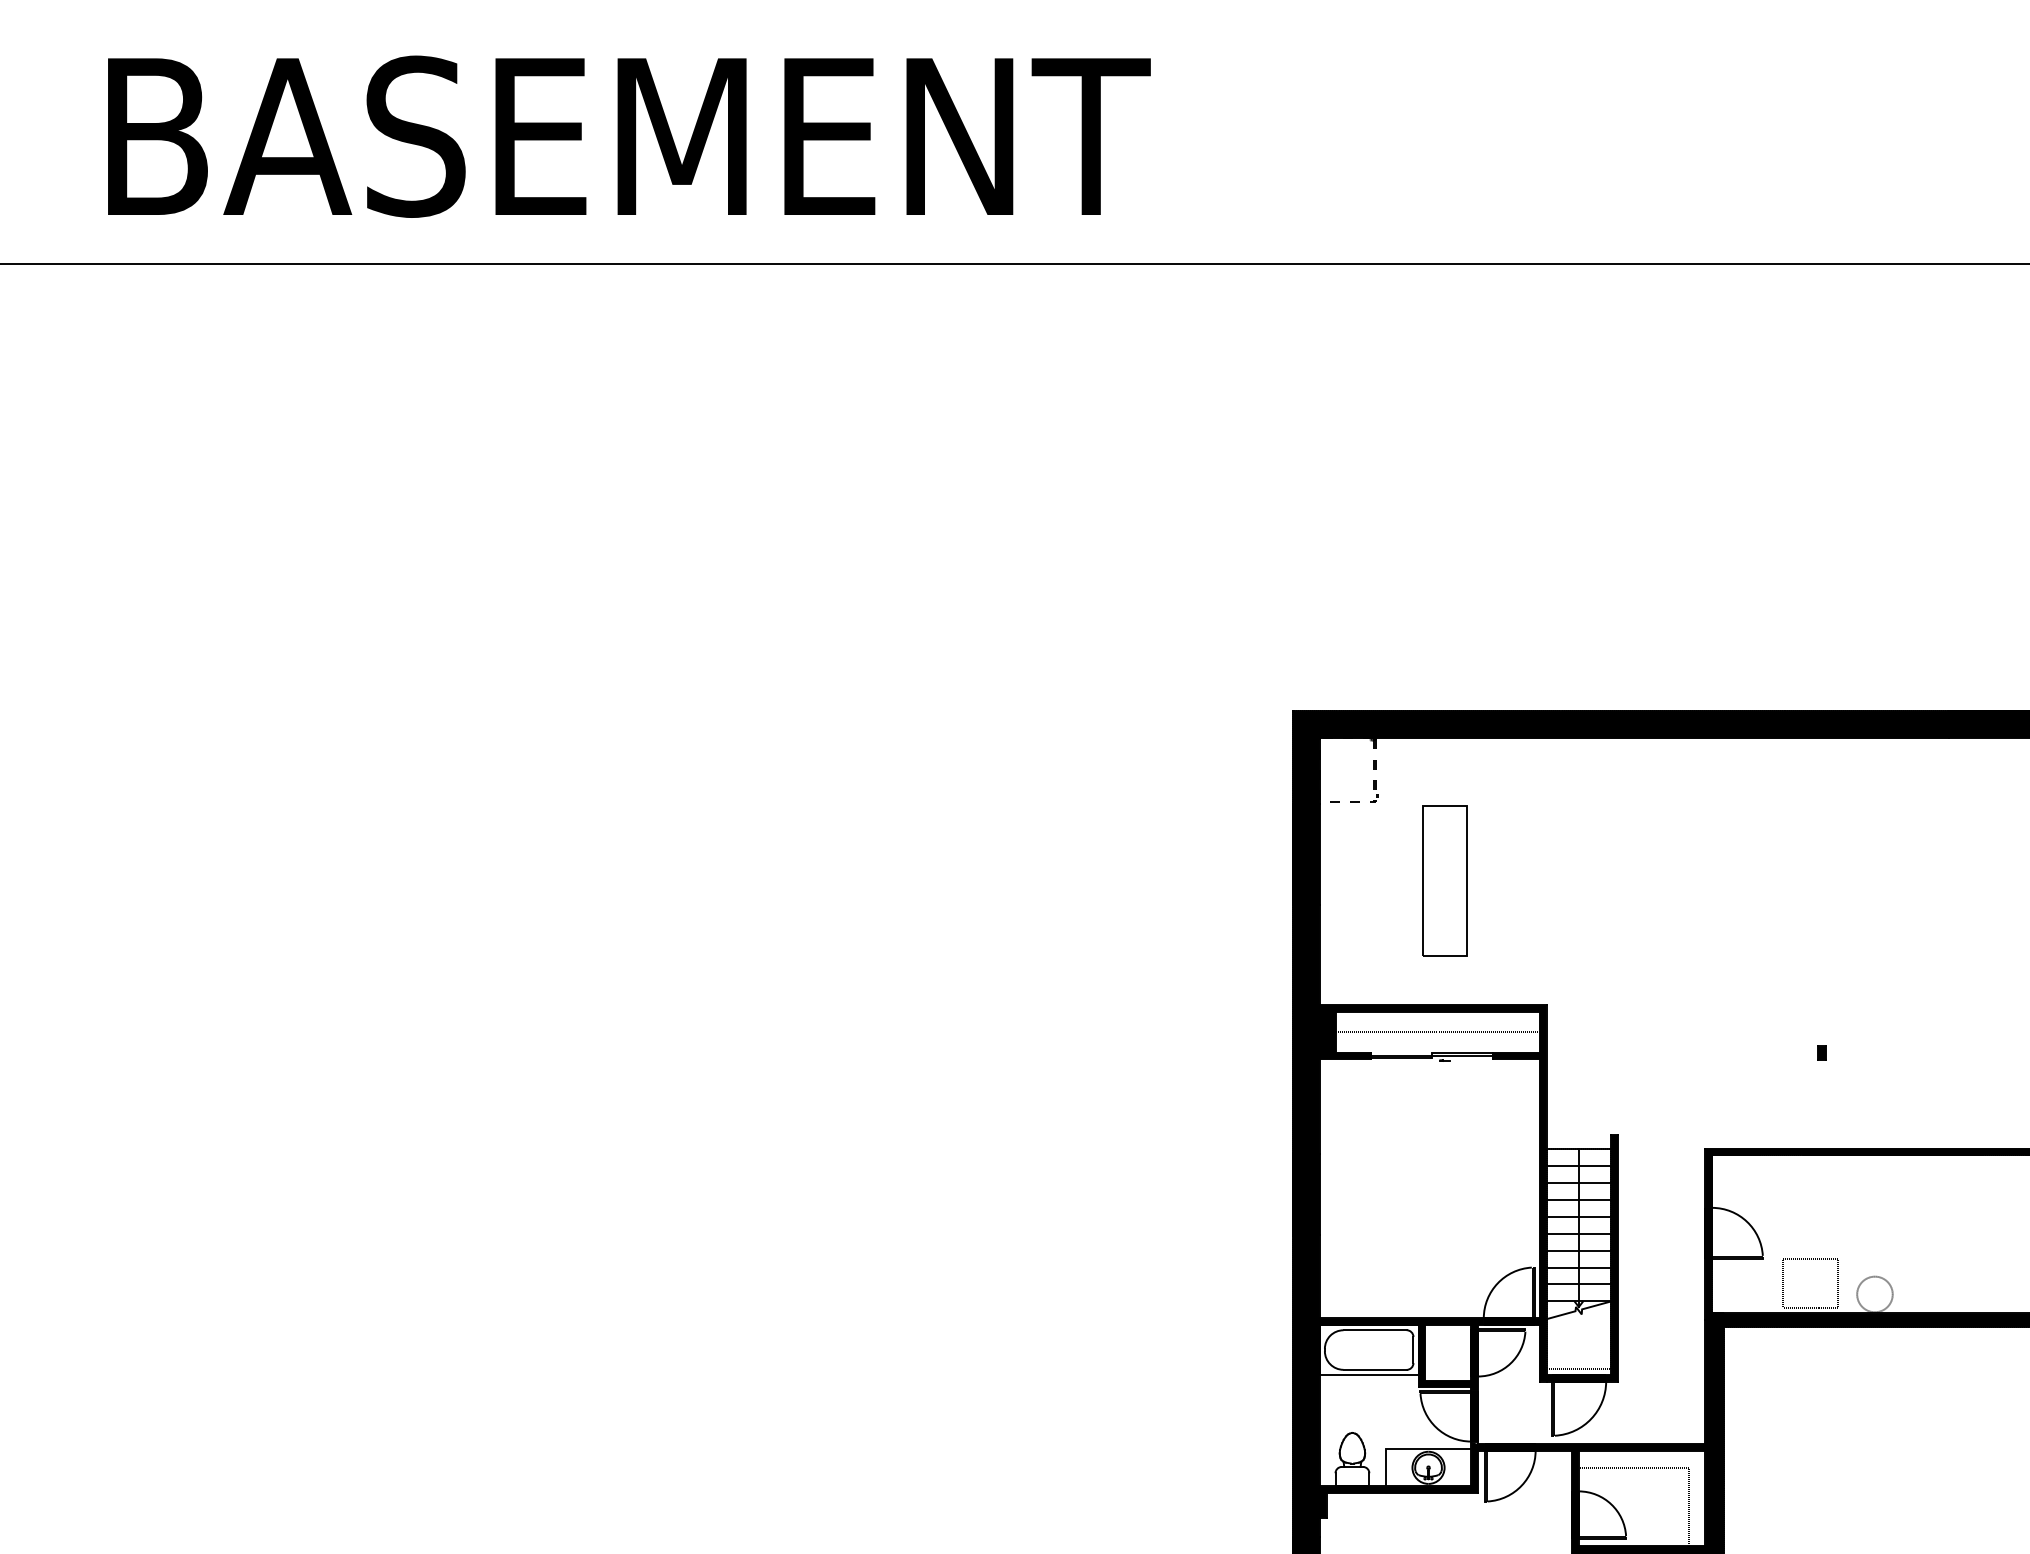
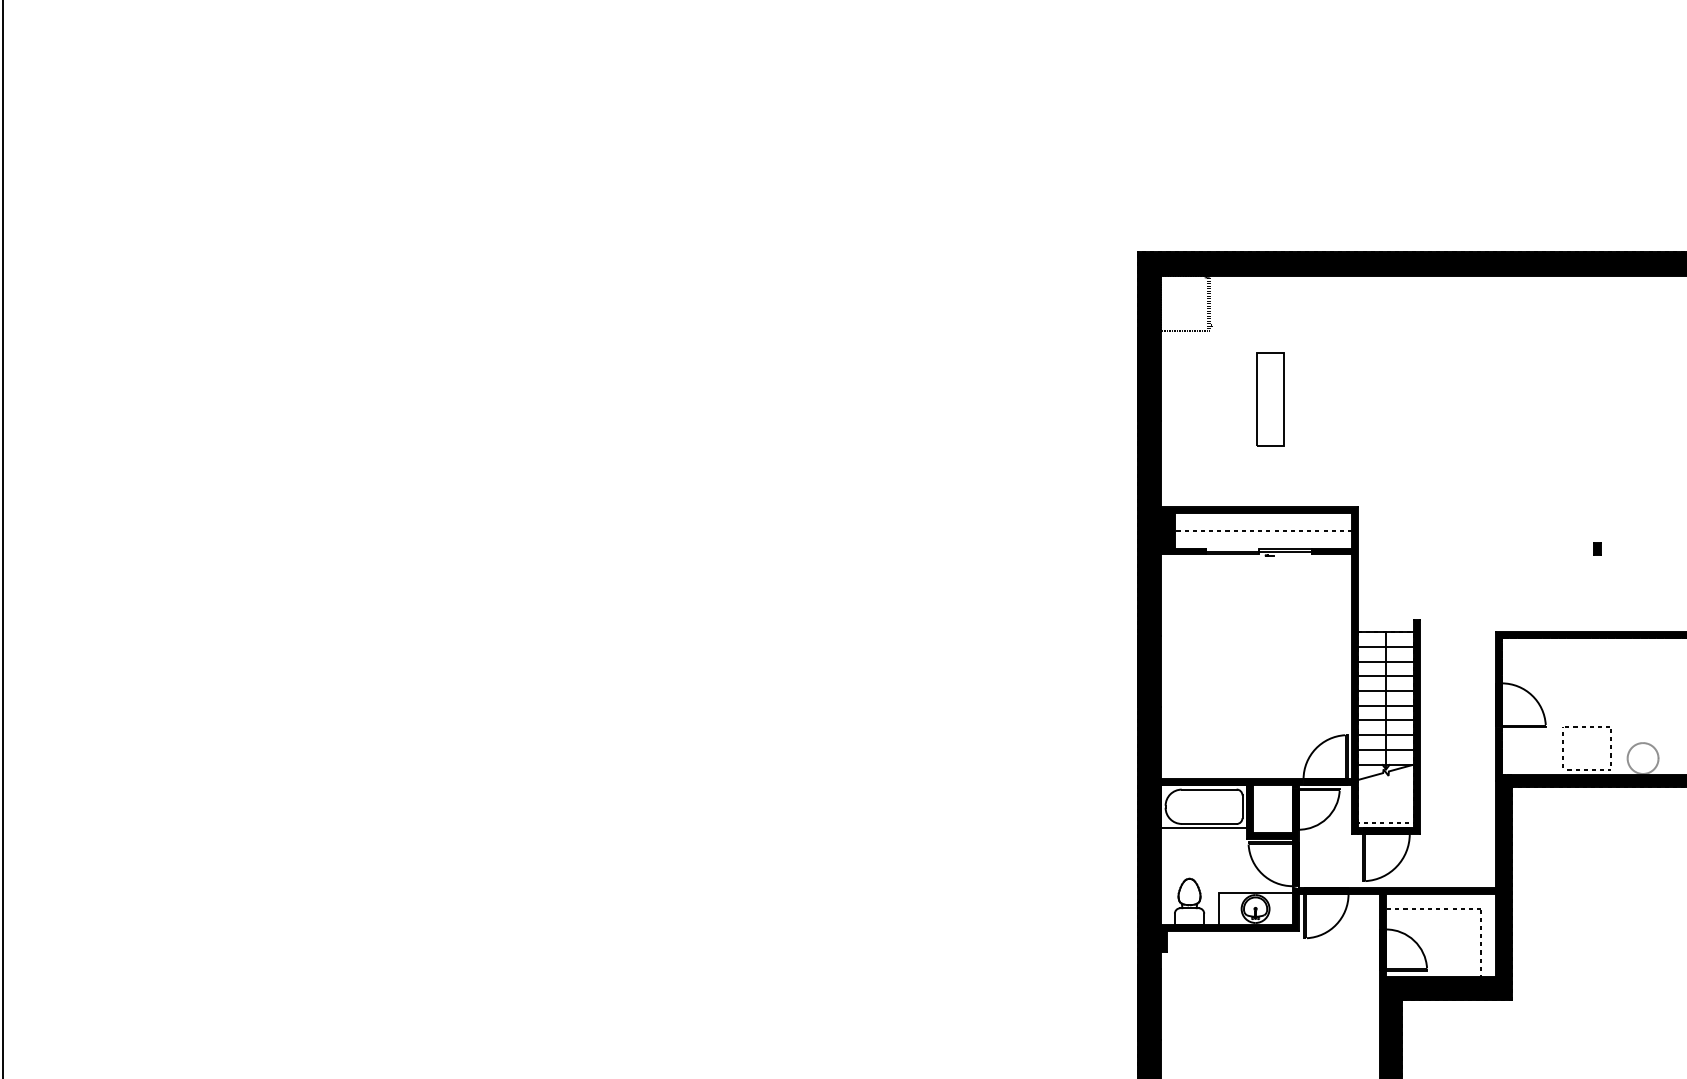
part: (1445, 880) -> (1270, 399), size x0.71

